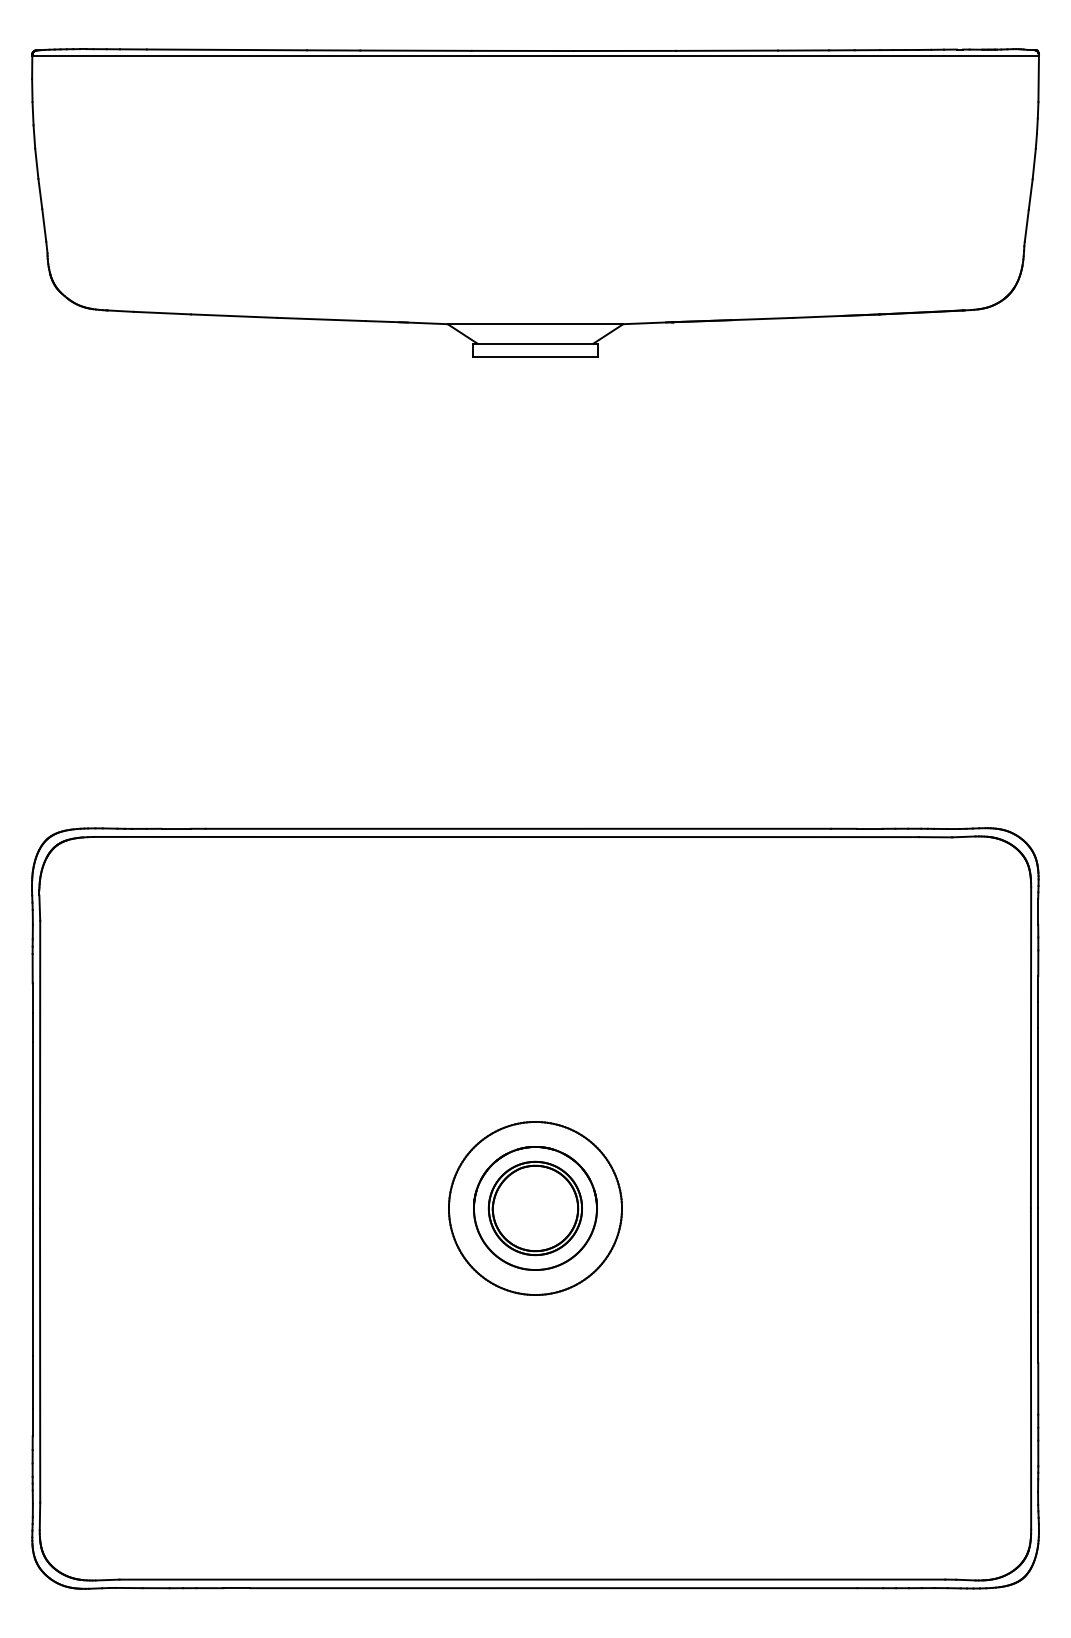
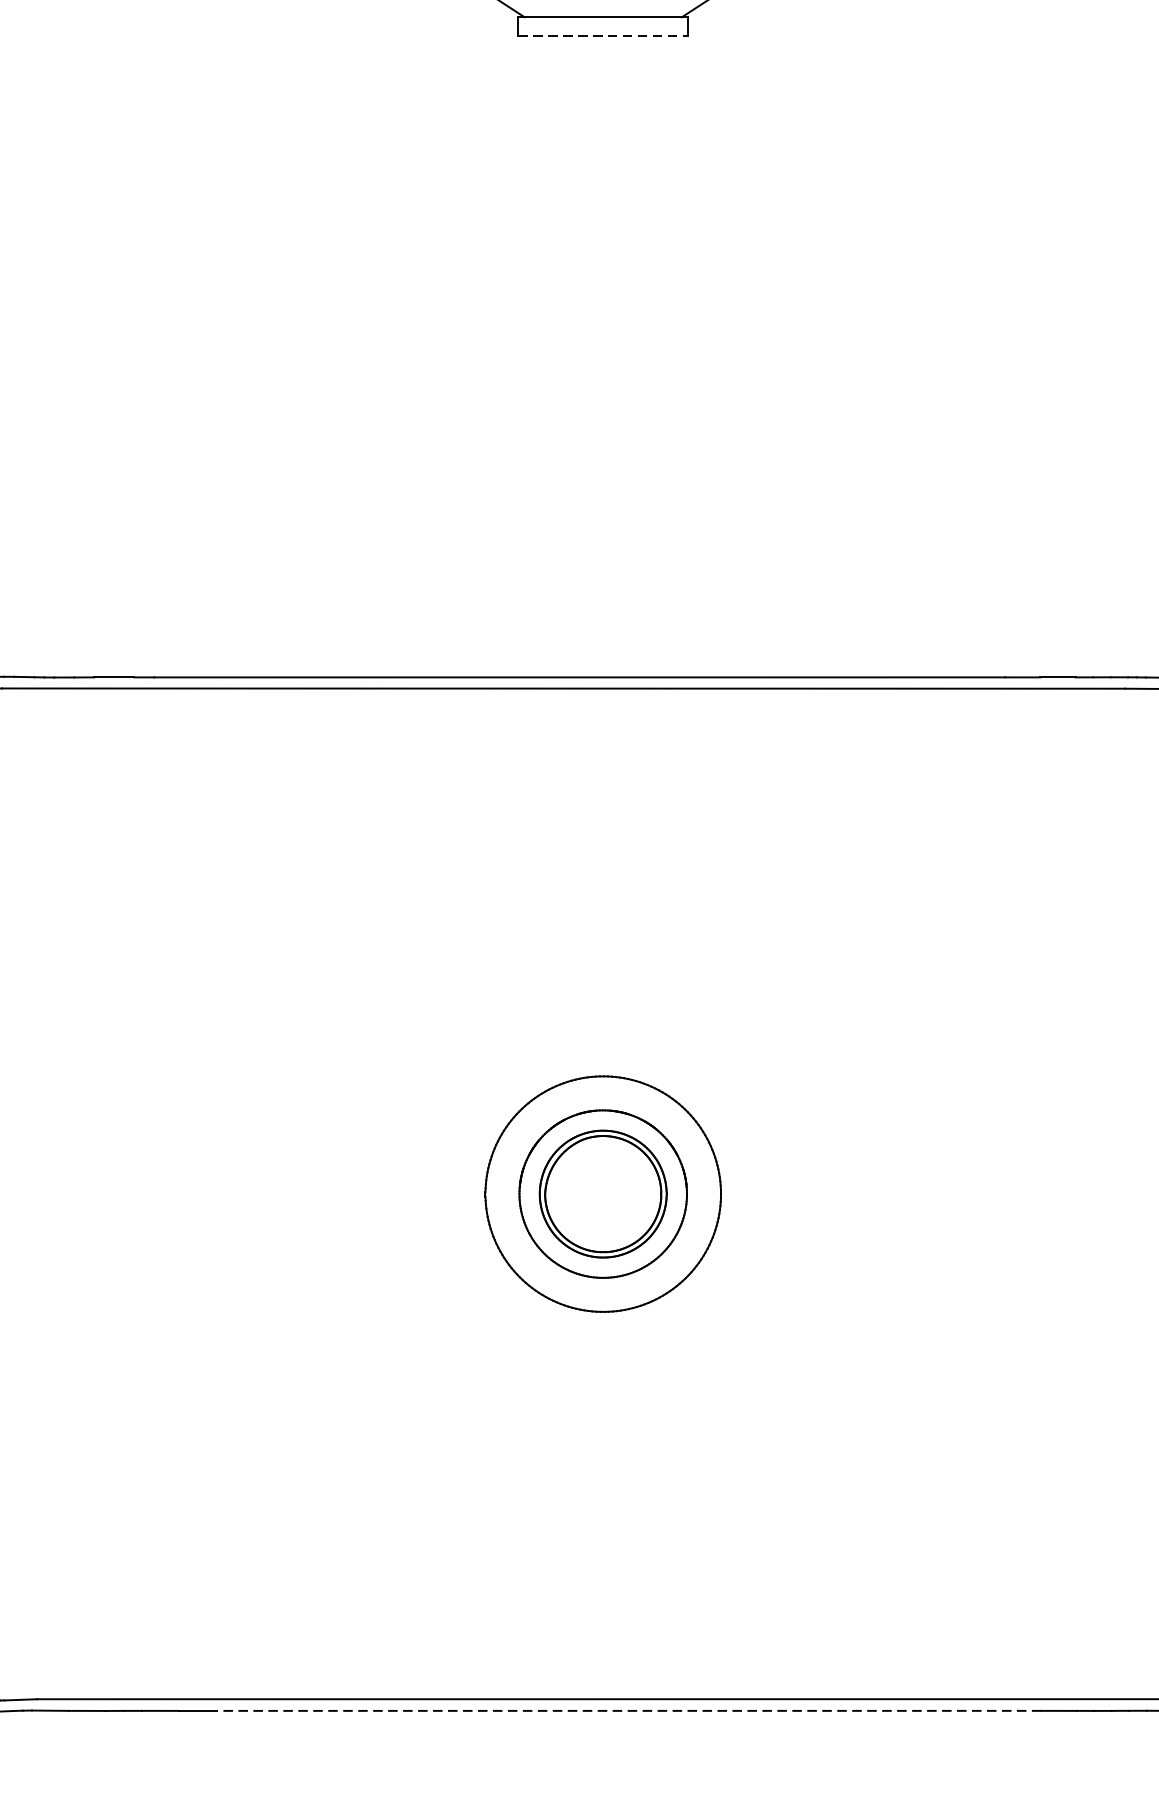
line: (535, 357) -> (603, 35), solid -> dashed
line: (553, 1588) -> (627, 1711), solid -> dashed

